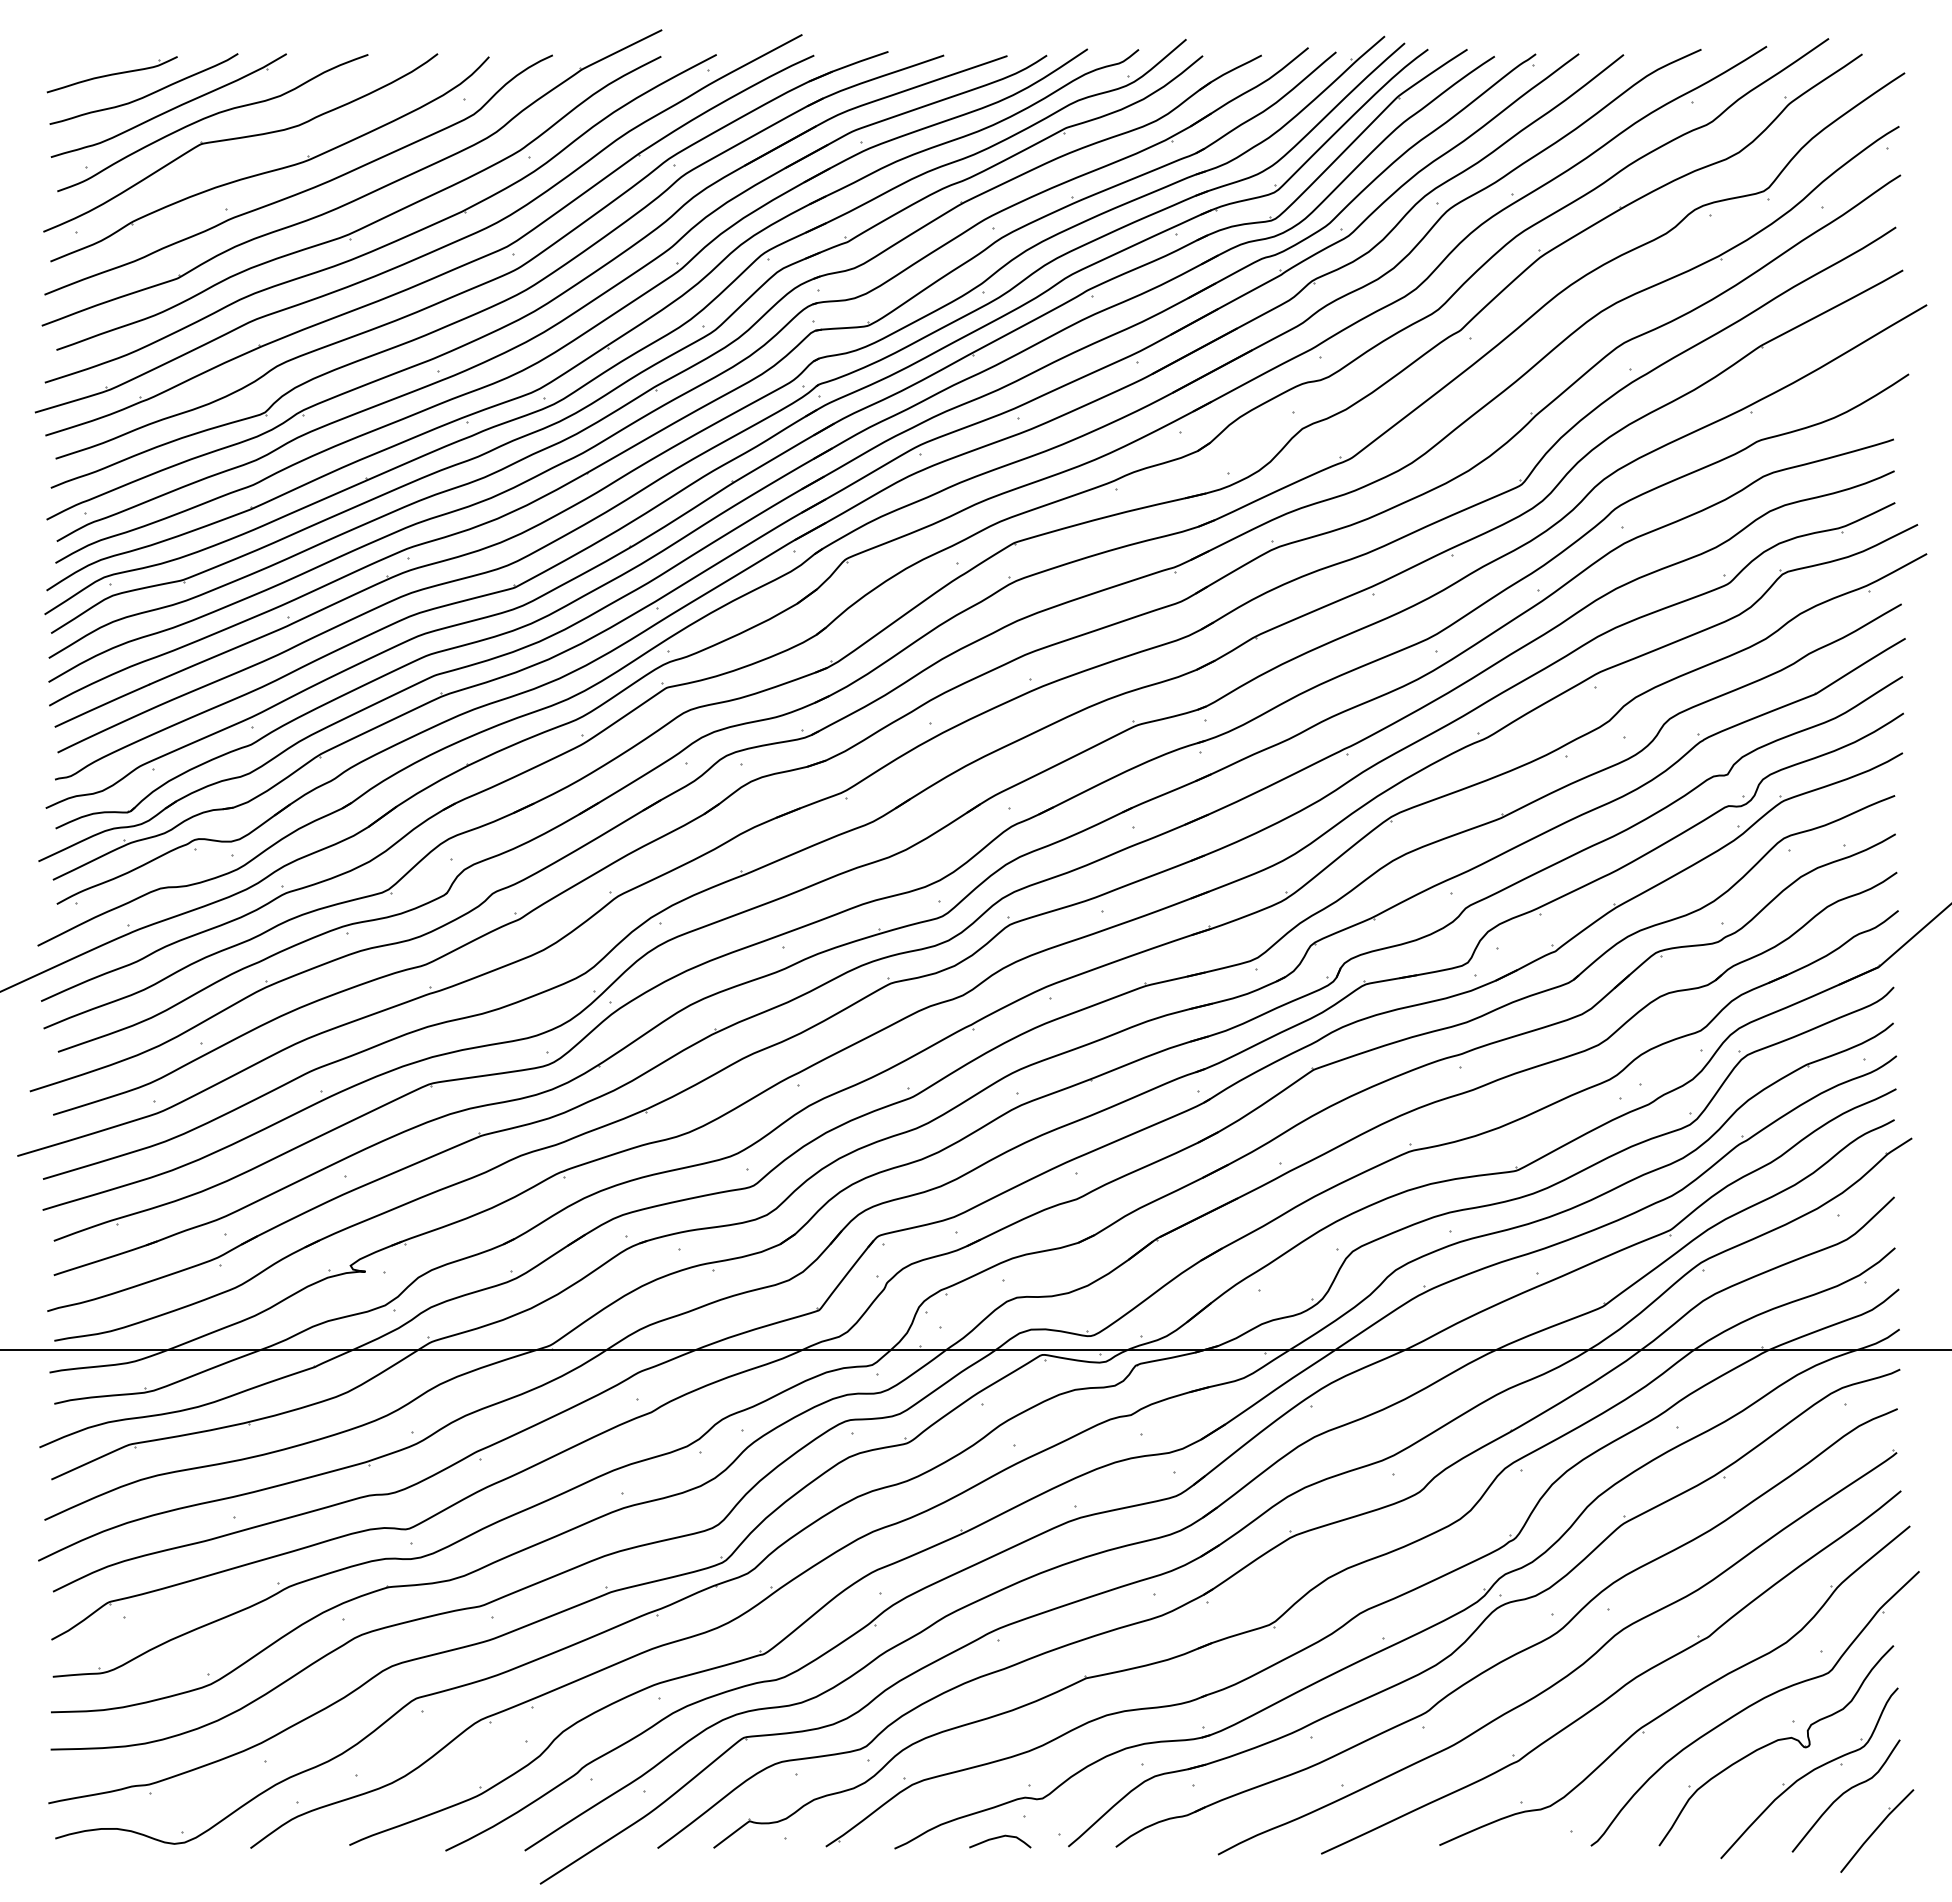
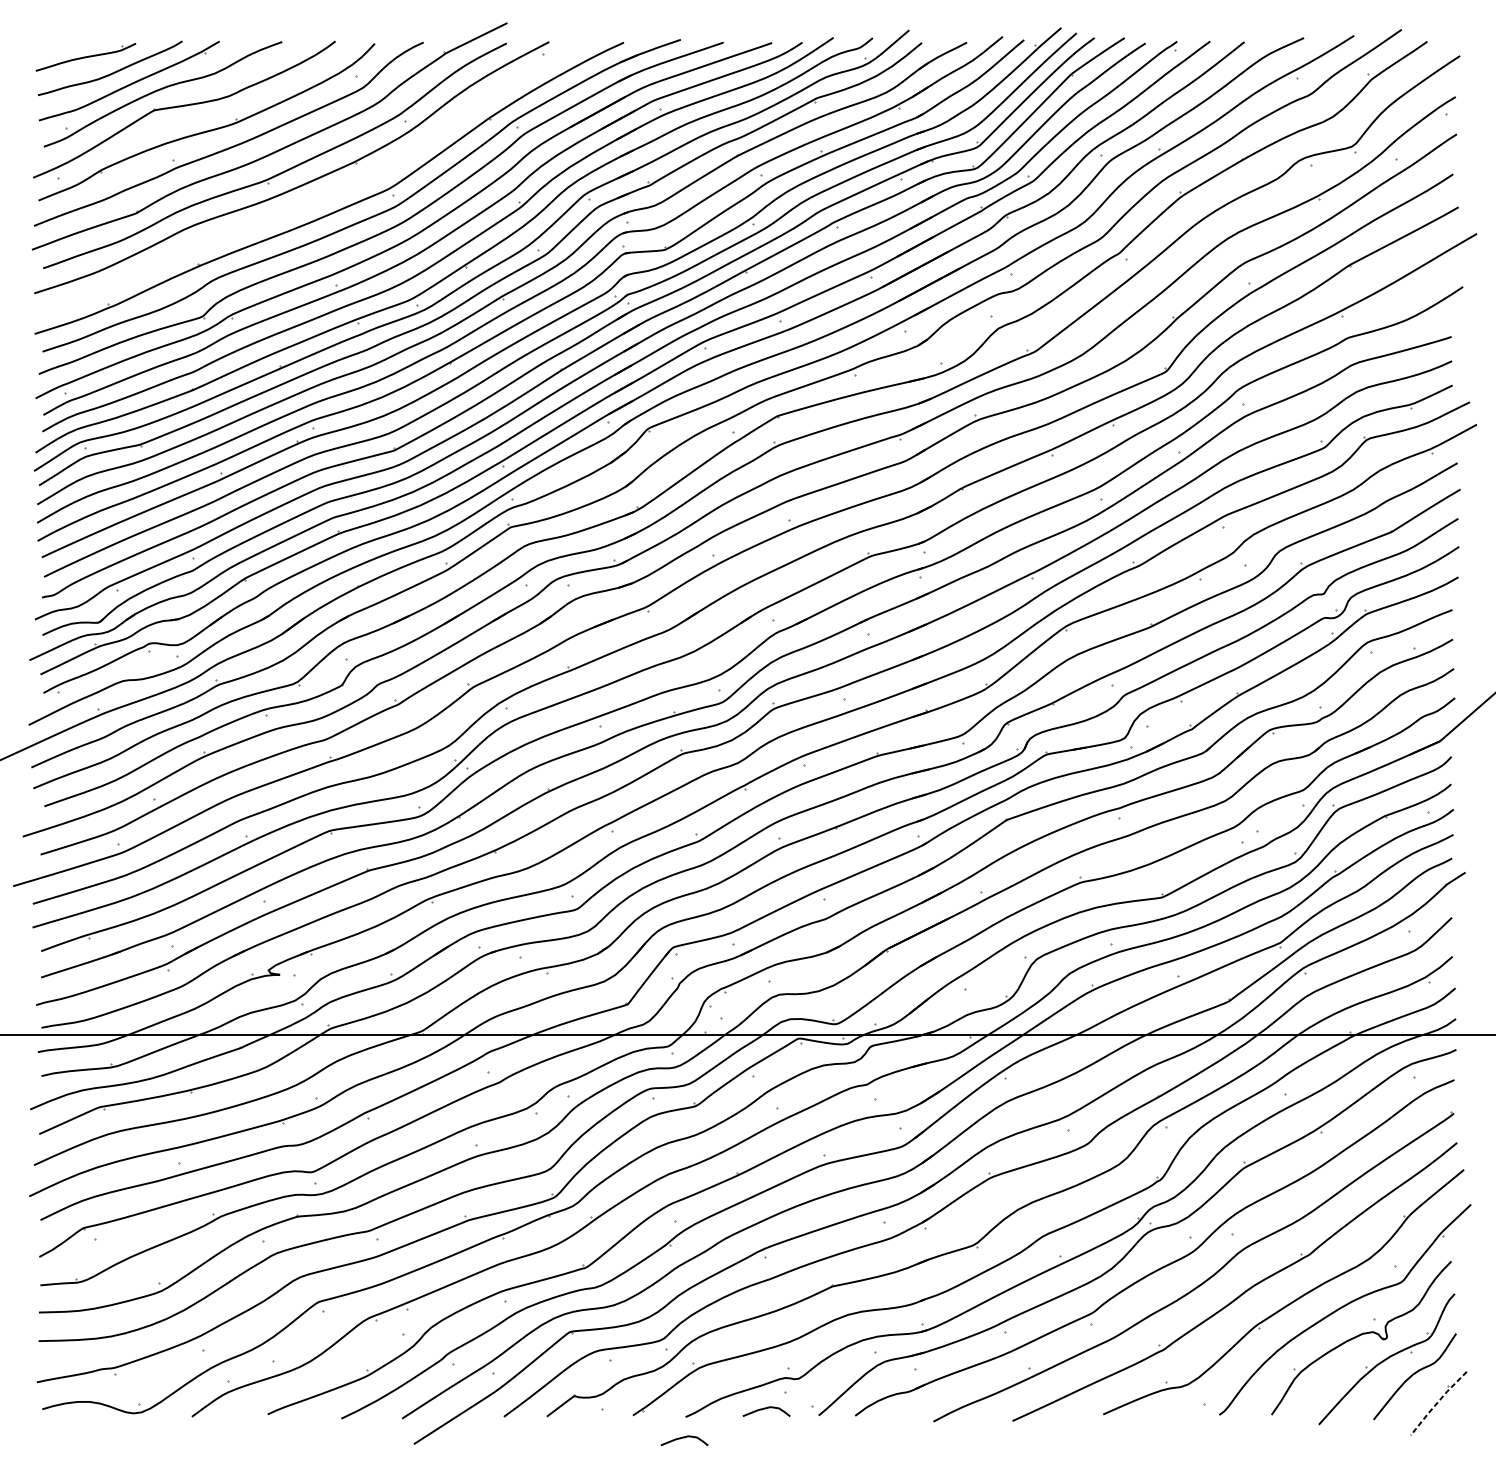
part: (432, 250) -> (331, 192), removed
line: (1875, 1829) -> (1437, 1402), solid -> dashed
curve: (892, 1876) -> (683, 1438), added

